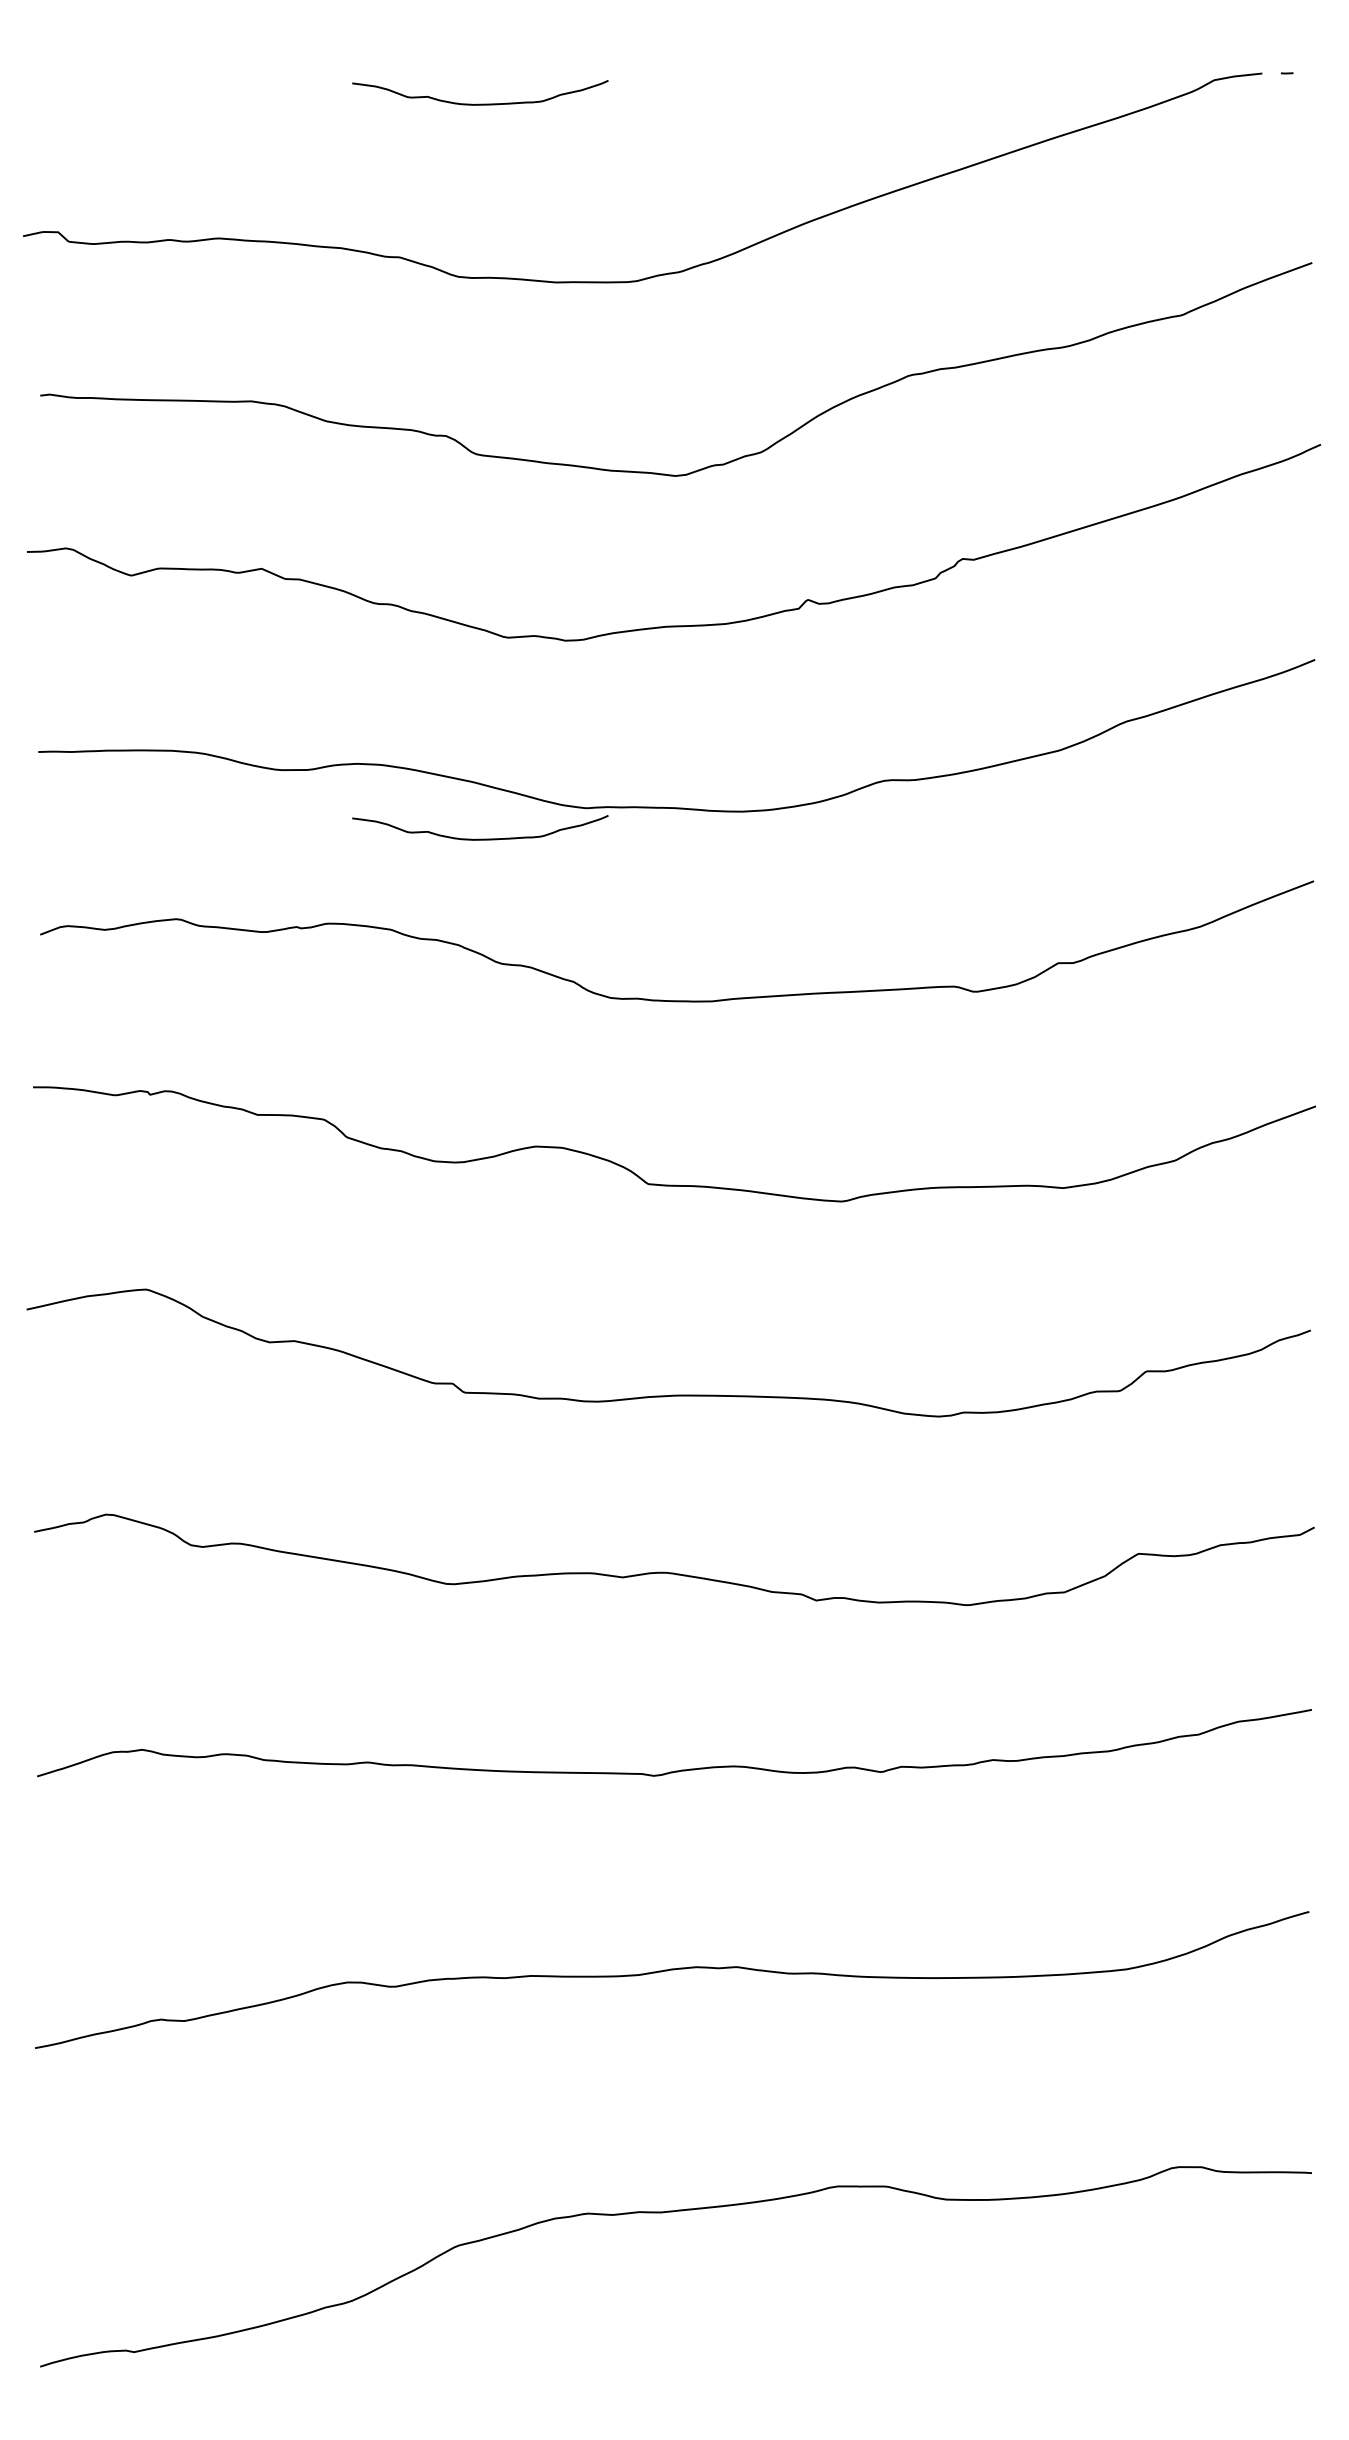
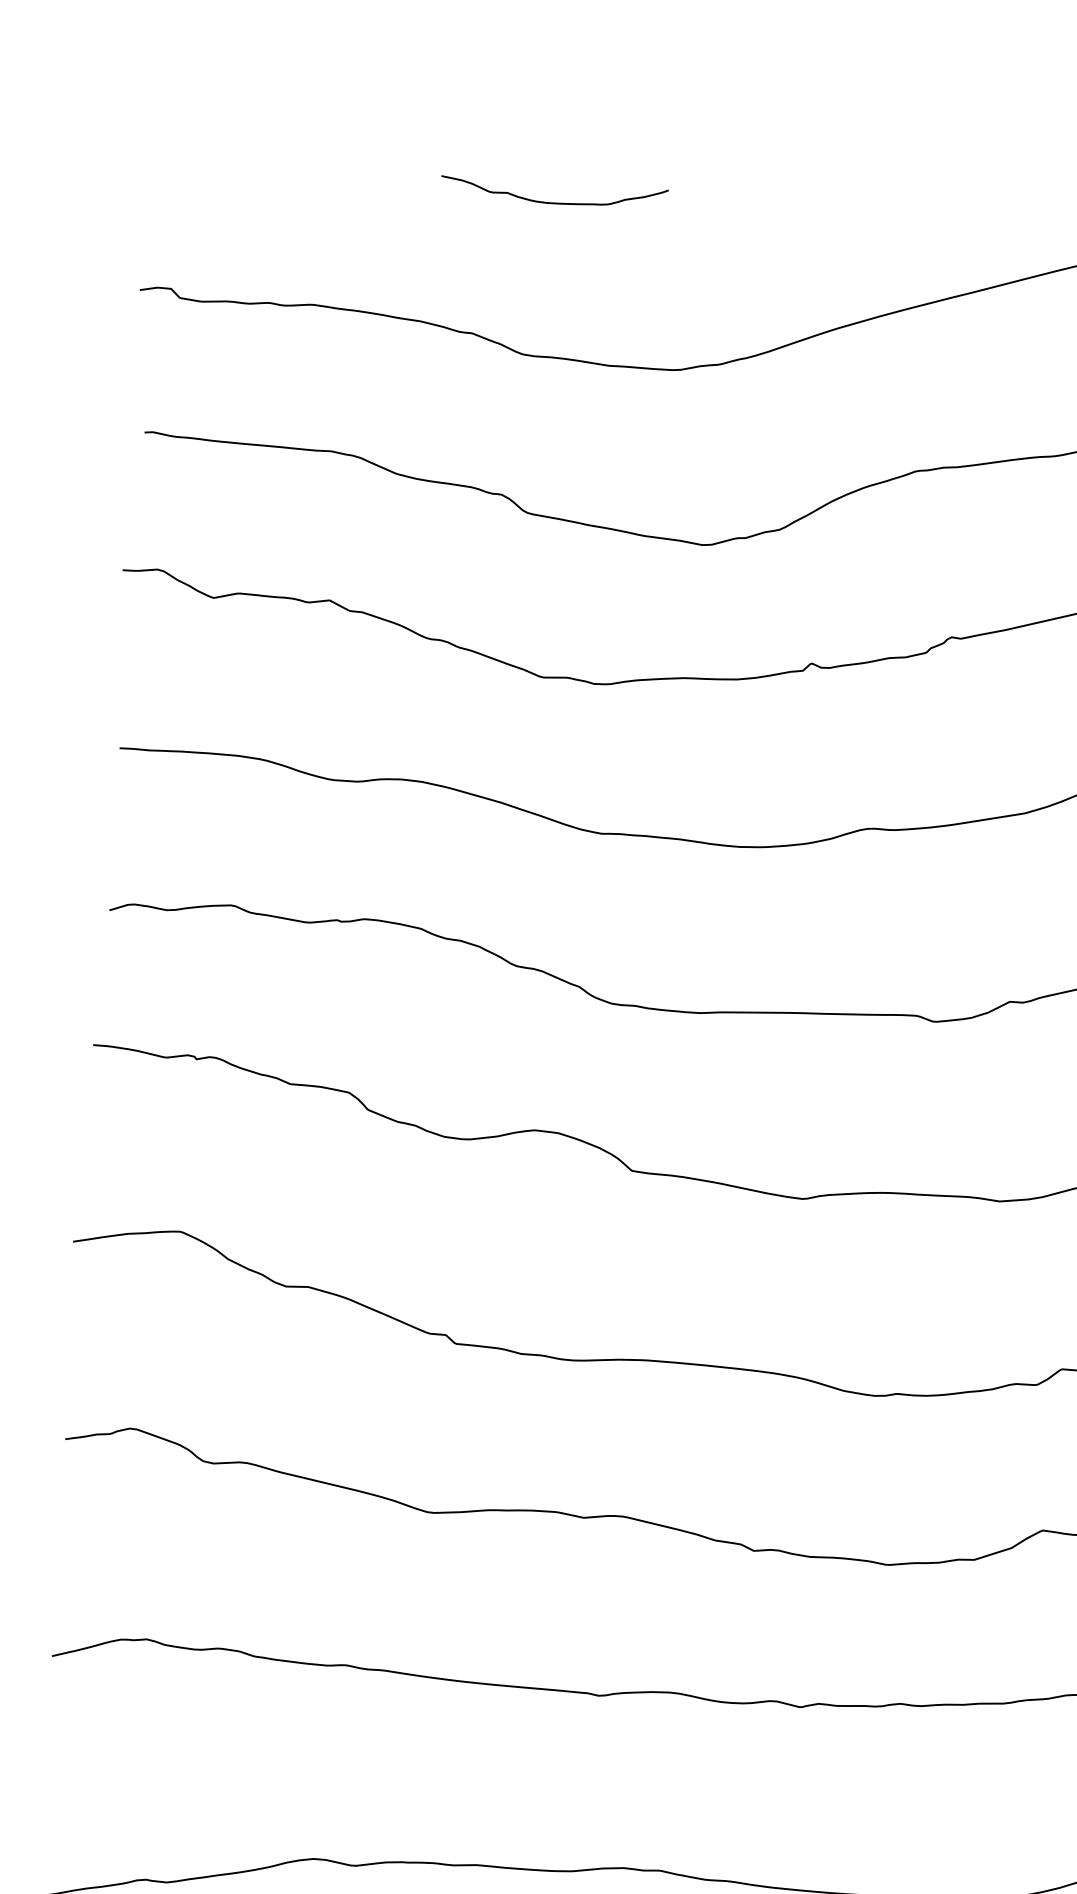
curve: (480, 838) -> (505, 853), removed

